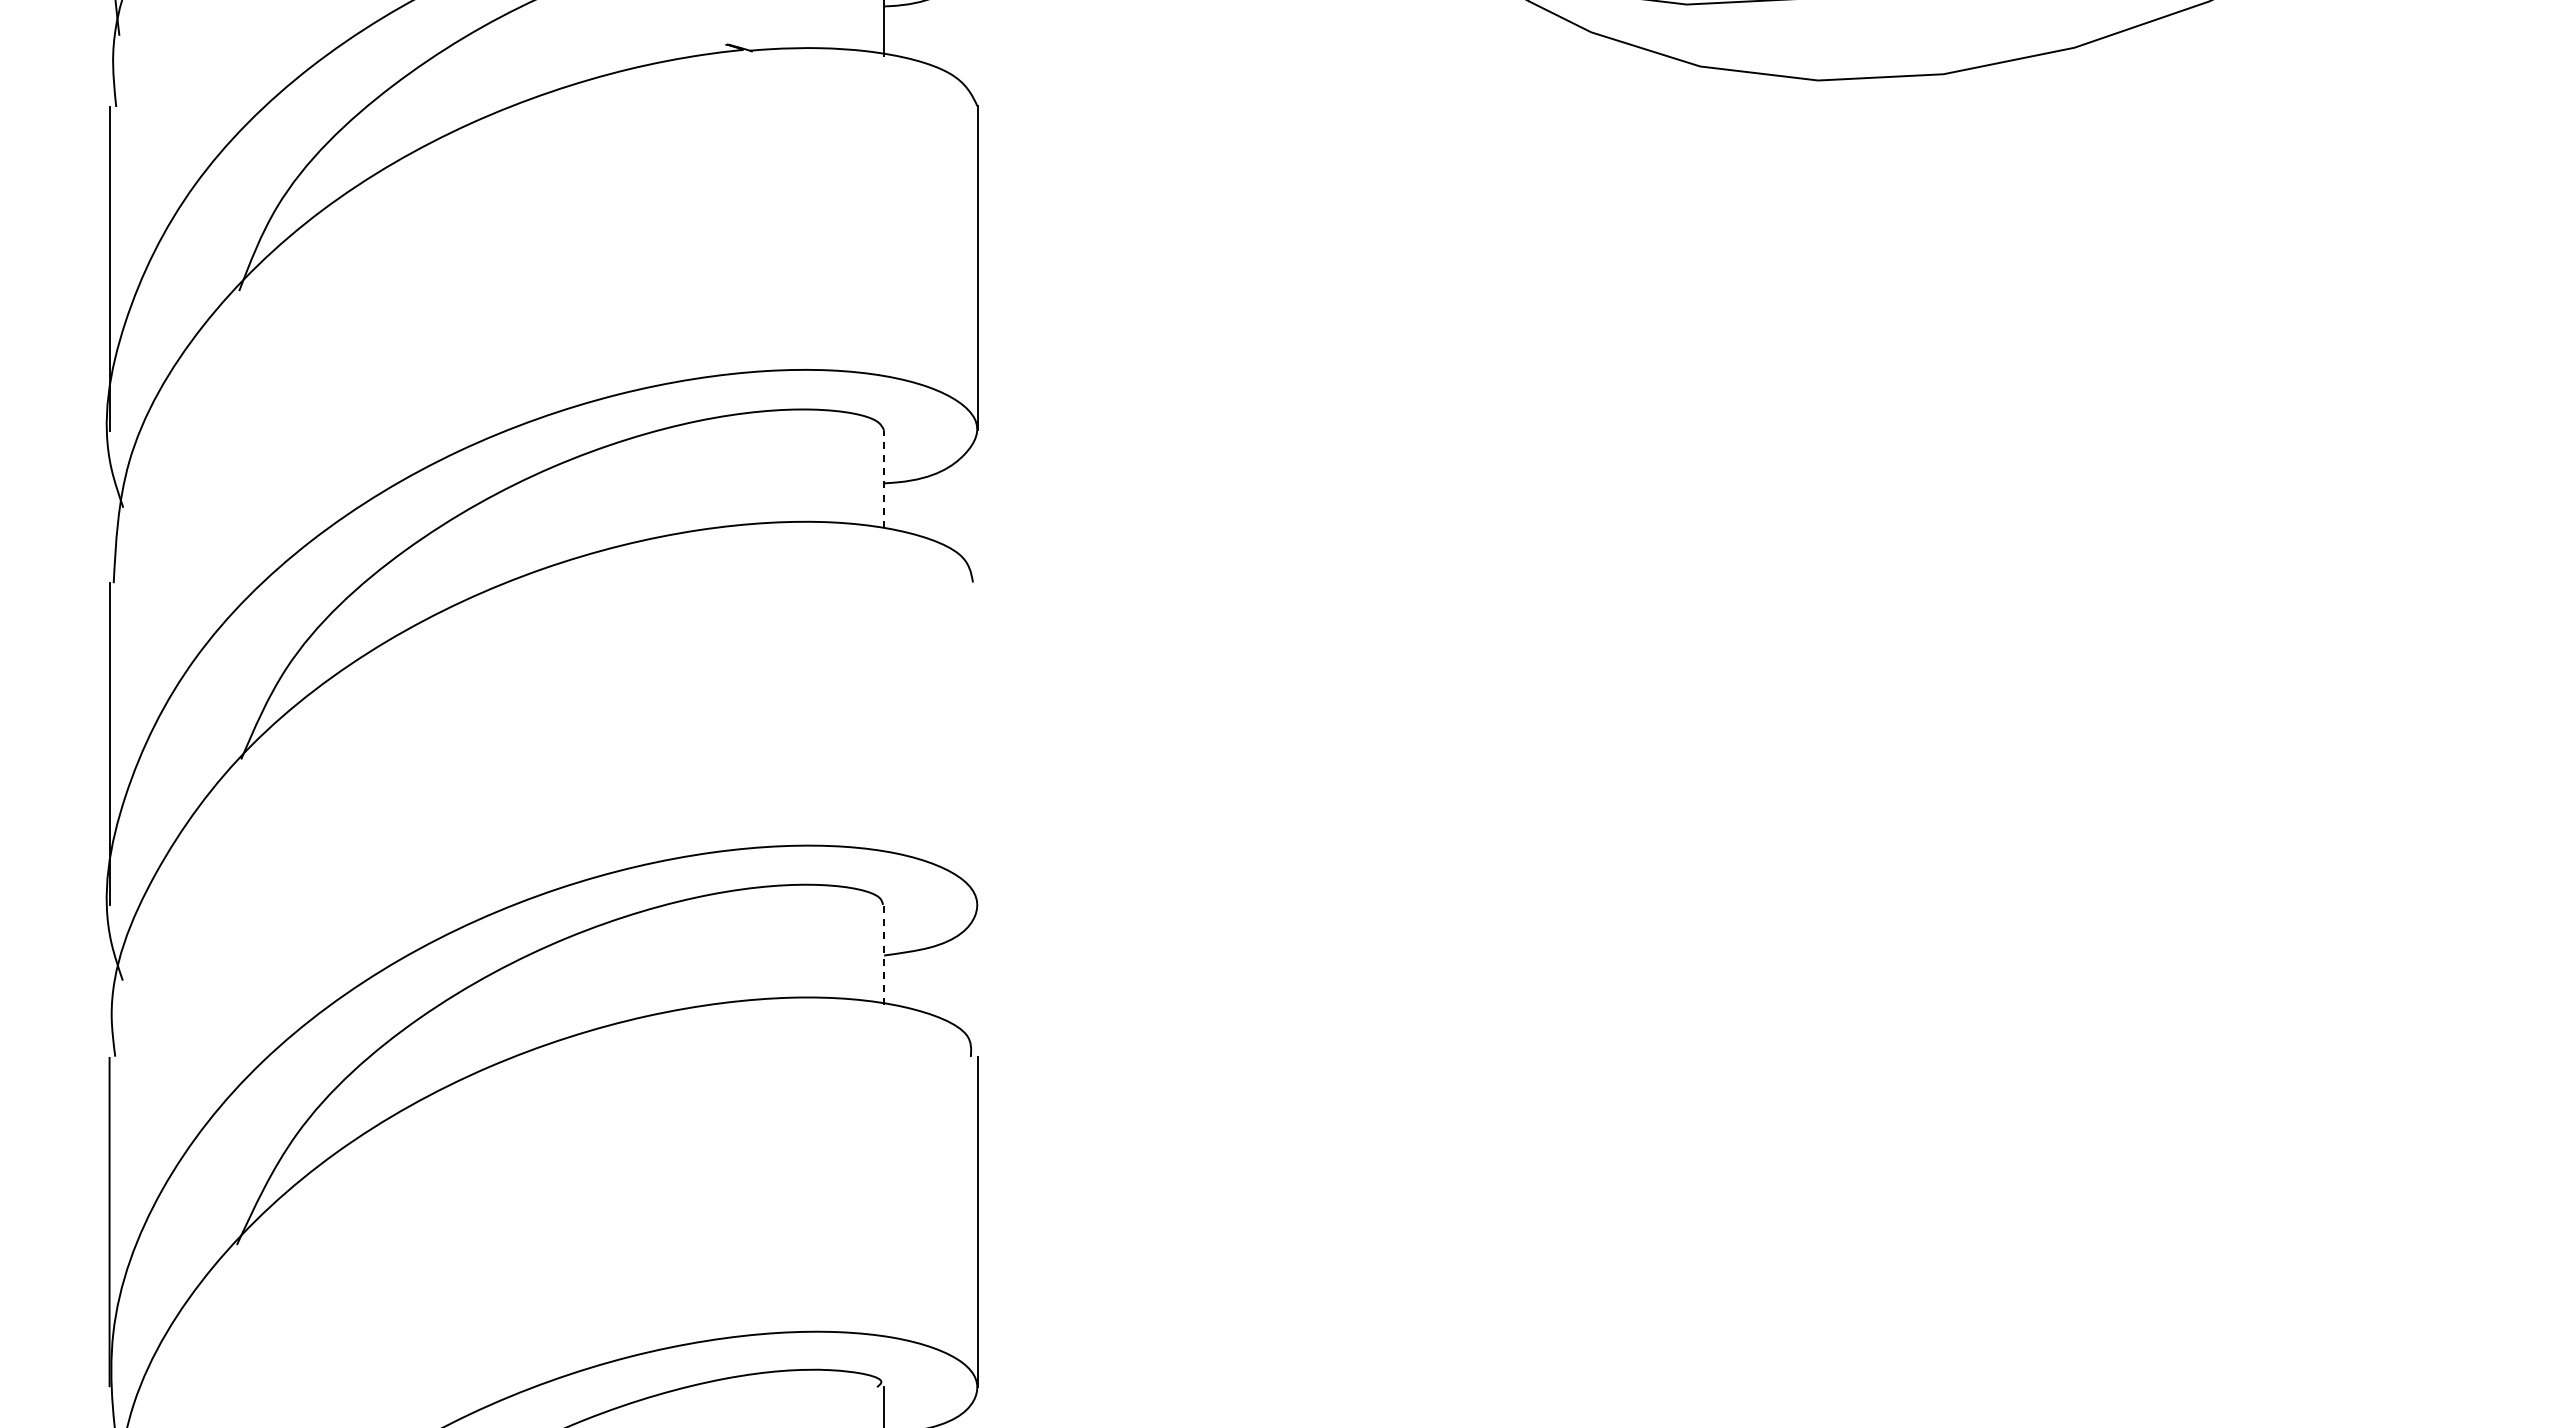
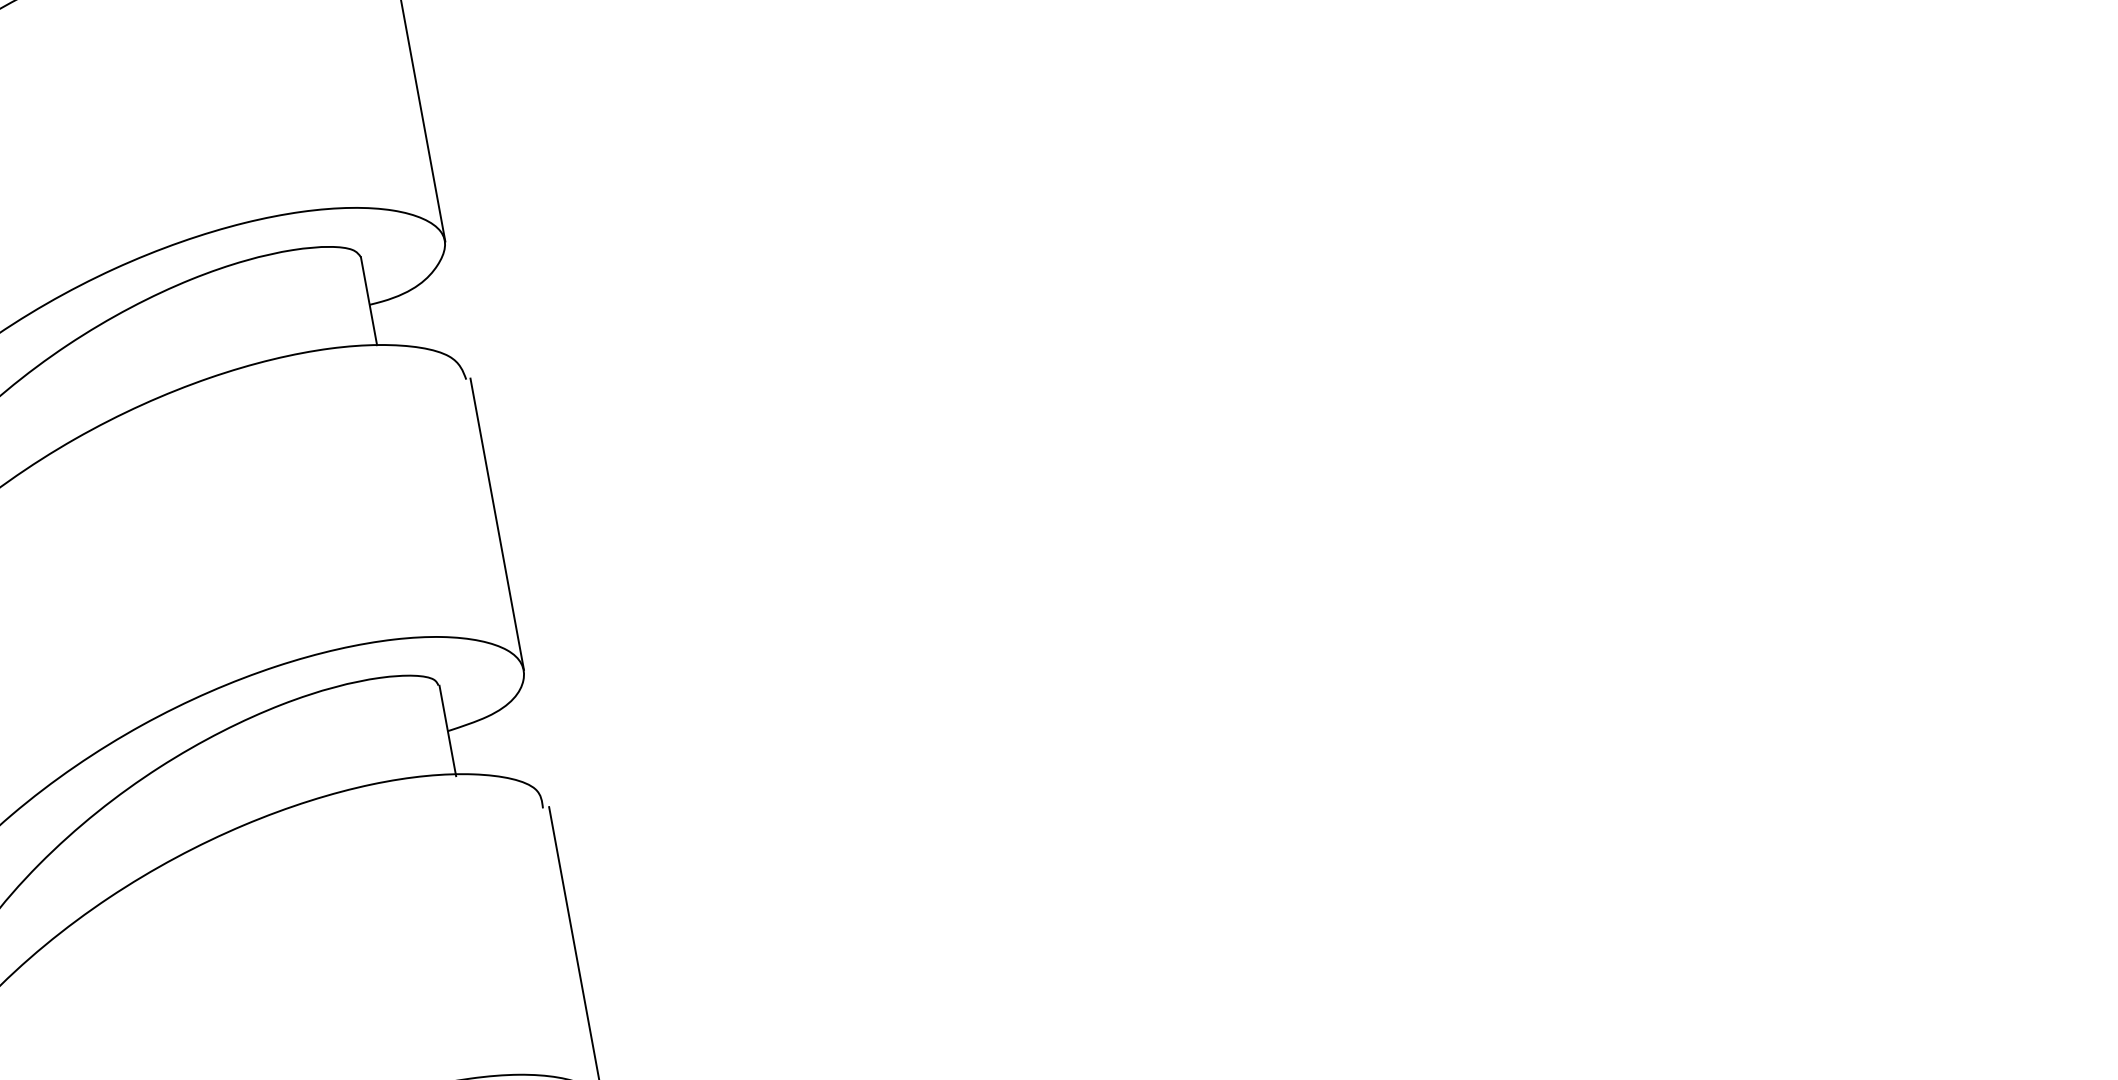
line: (884, 479) -> (369, 301), dashed -> solid
line: (977, 743) -> (497, 524), added
line: (884, 954) -> (448, 730), dashed -> solid

